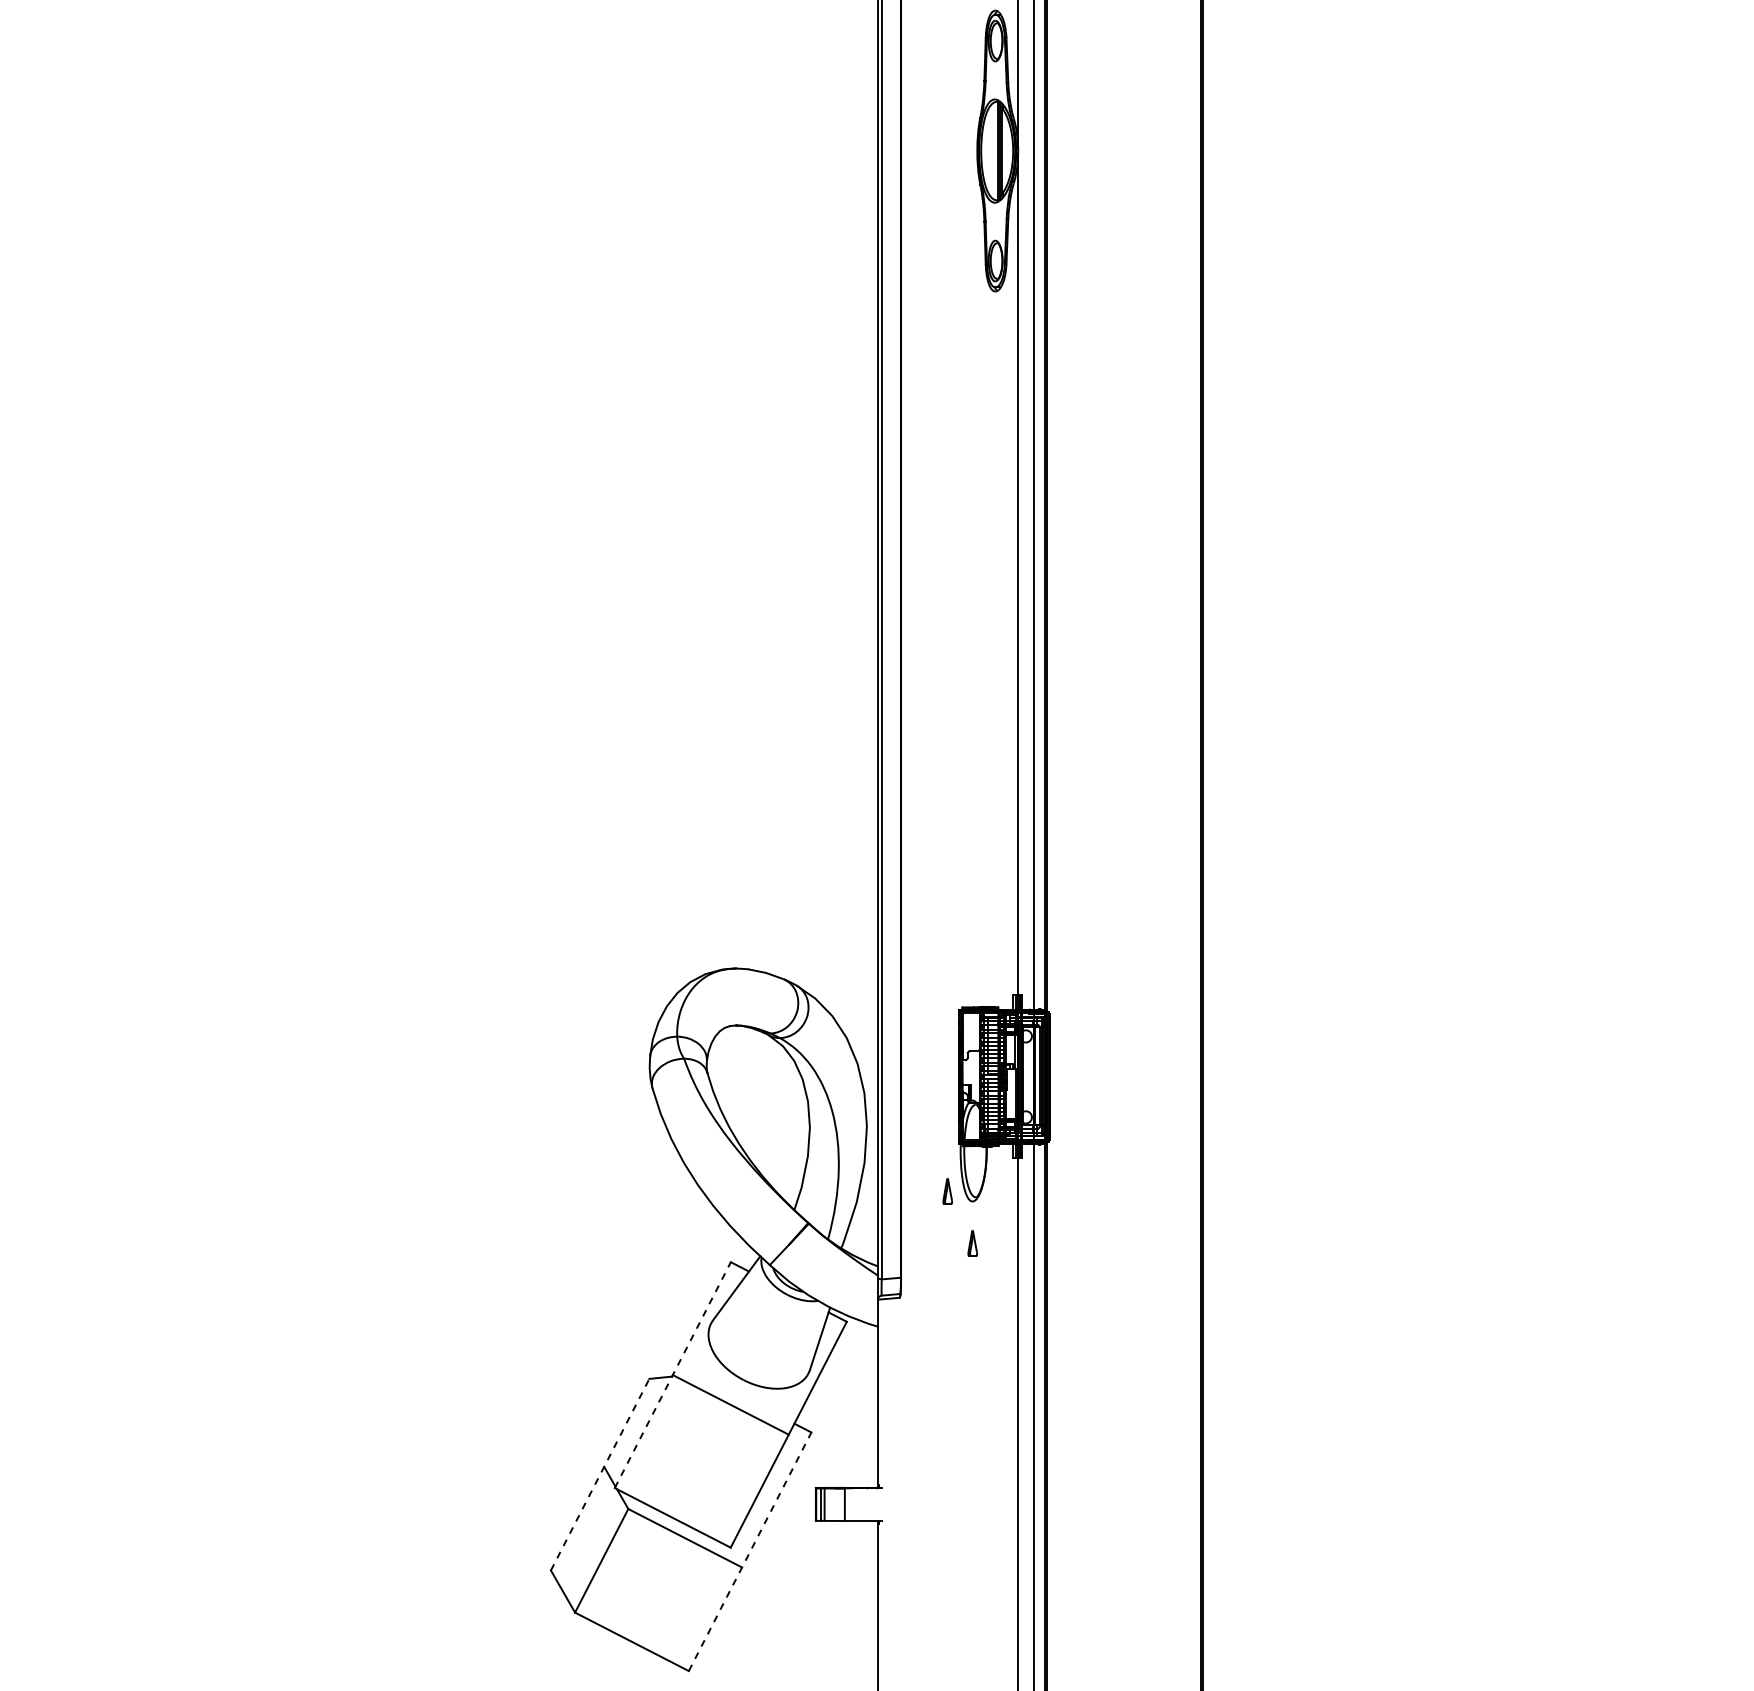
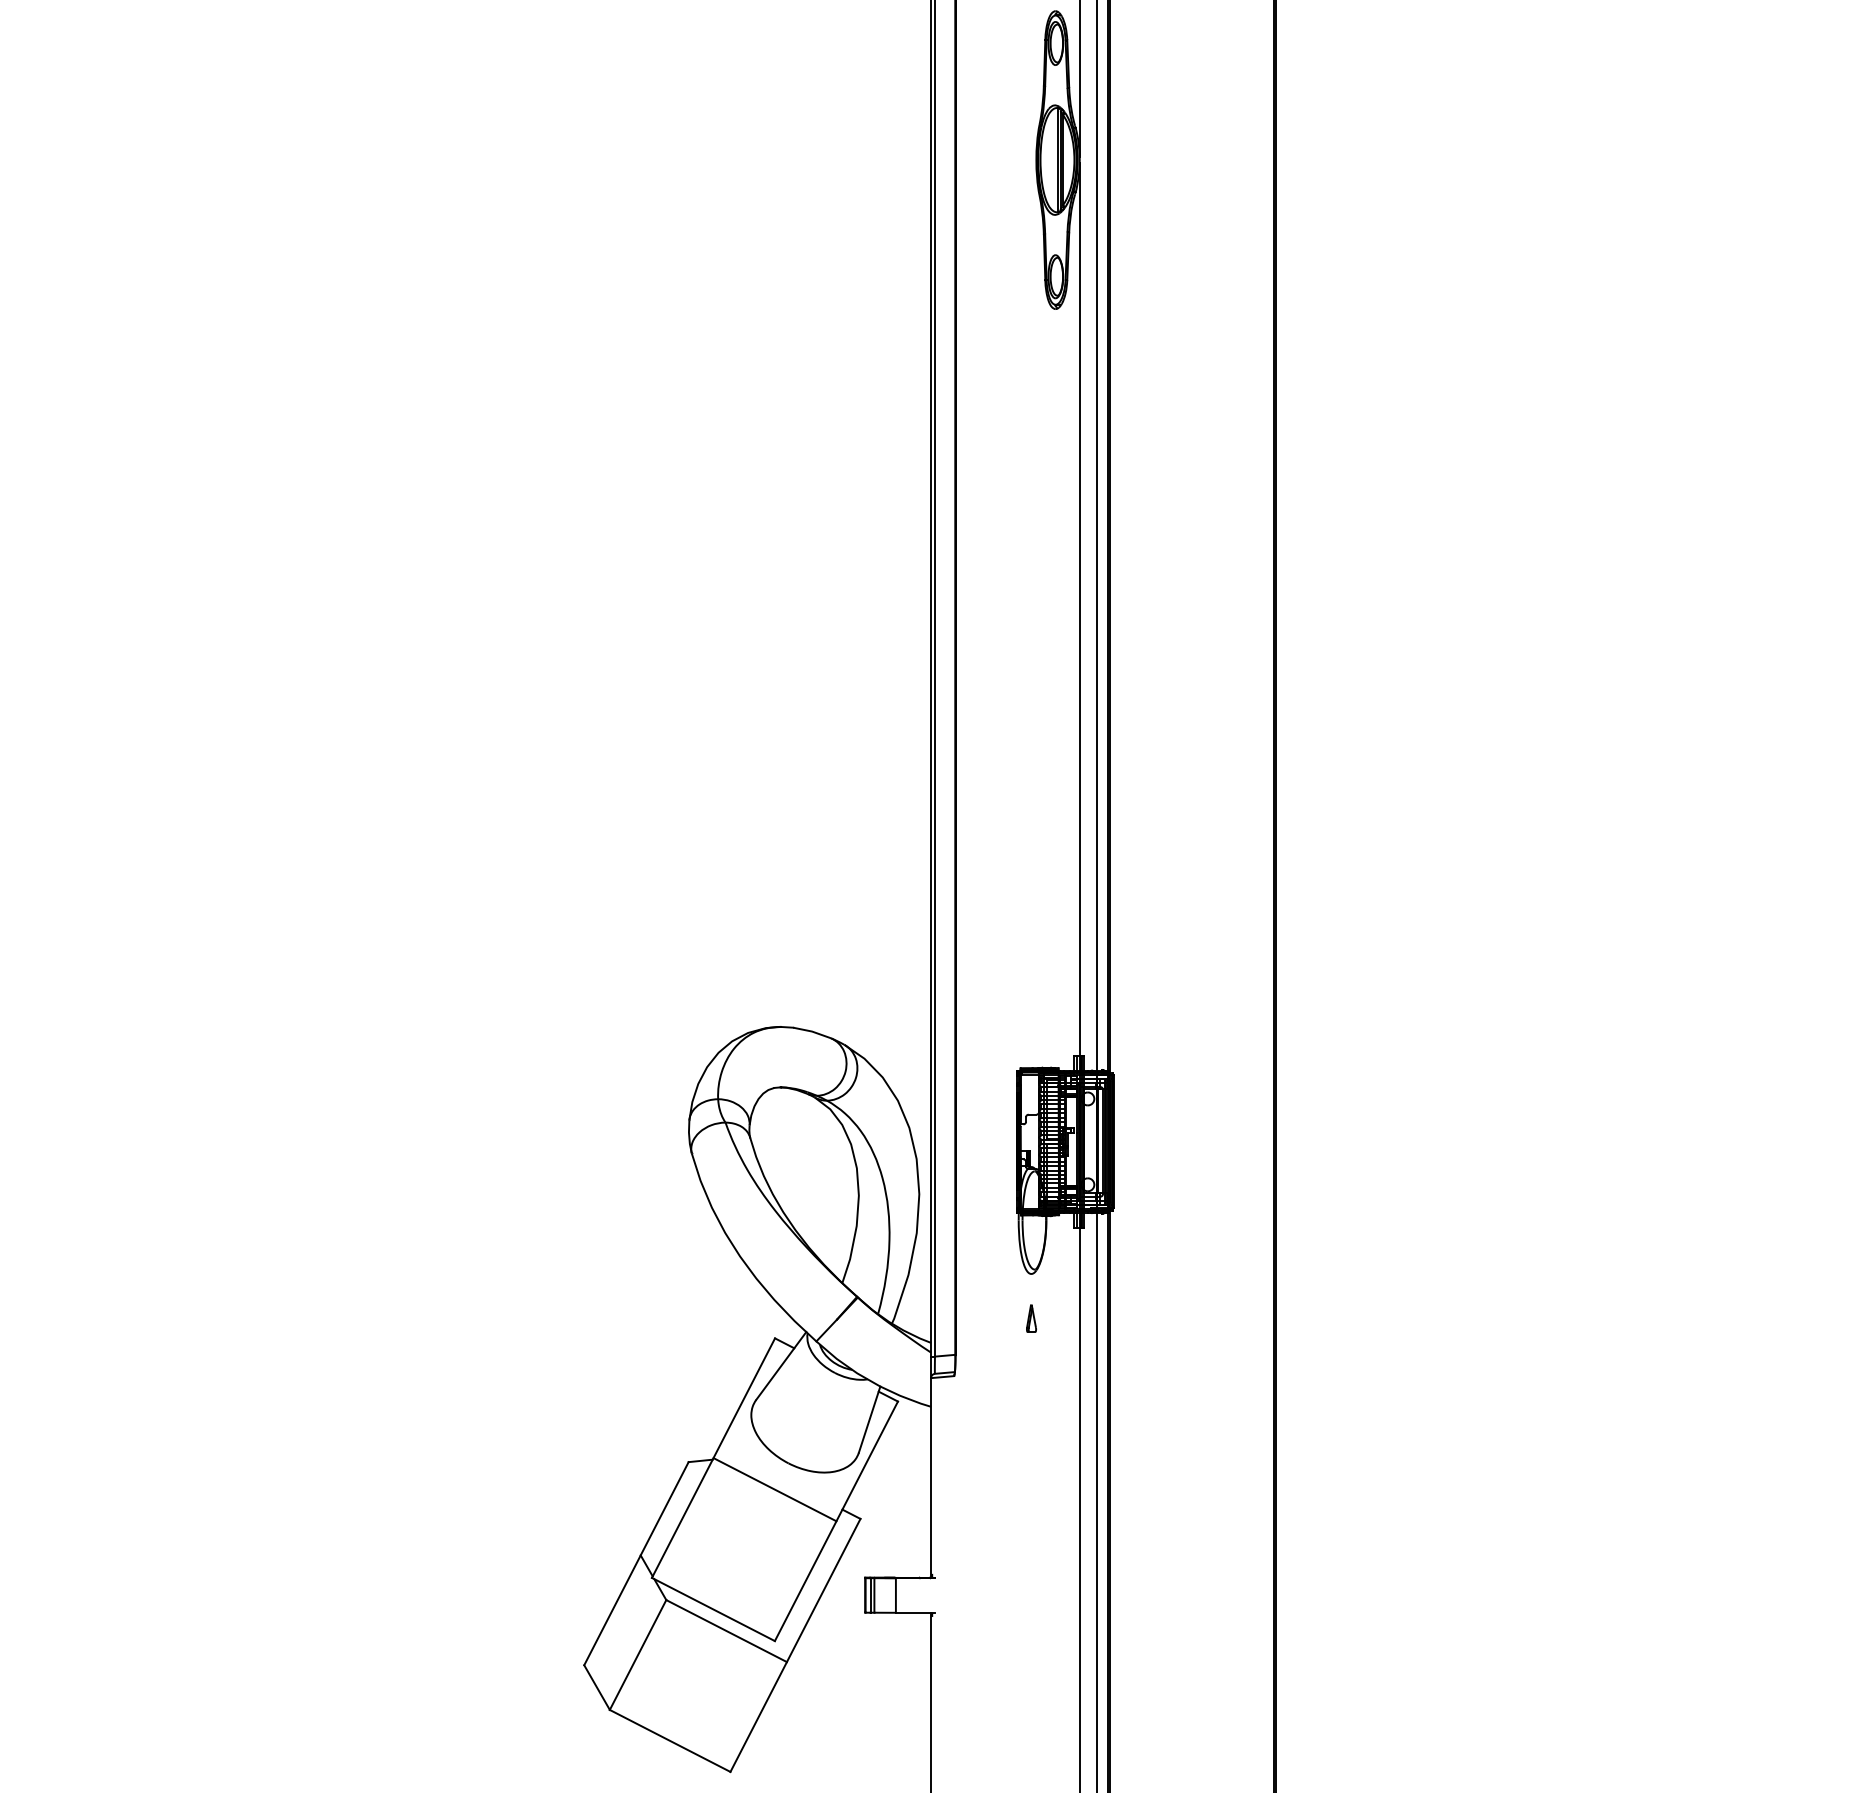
part: (947, 1191) -> (1004, 1263), removed
line: (672, 1375) -> (713, 1458), dashed -> solid
line: (600, 1474) -> (636, 1563), dashed -> solid
line: (750, 1551) -> (795, 1645), dashed -> solid

